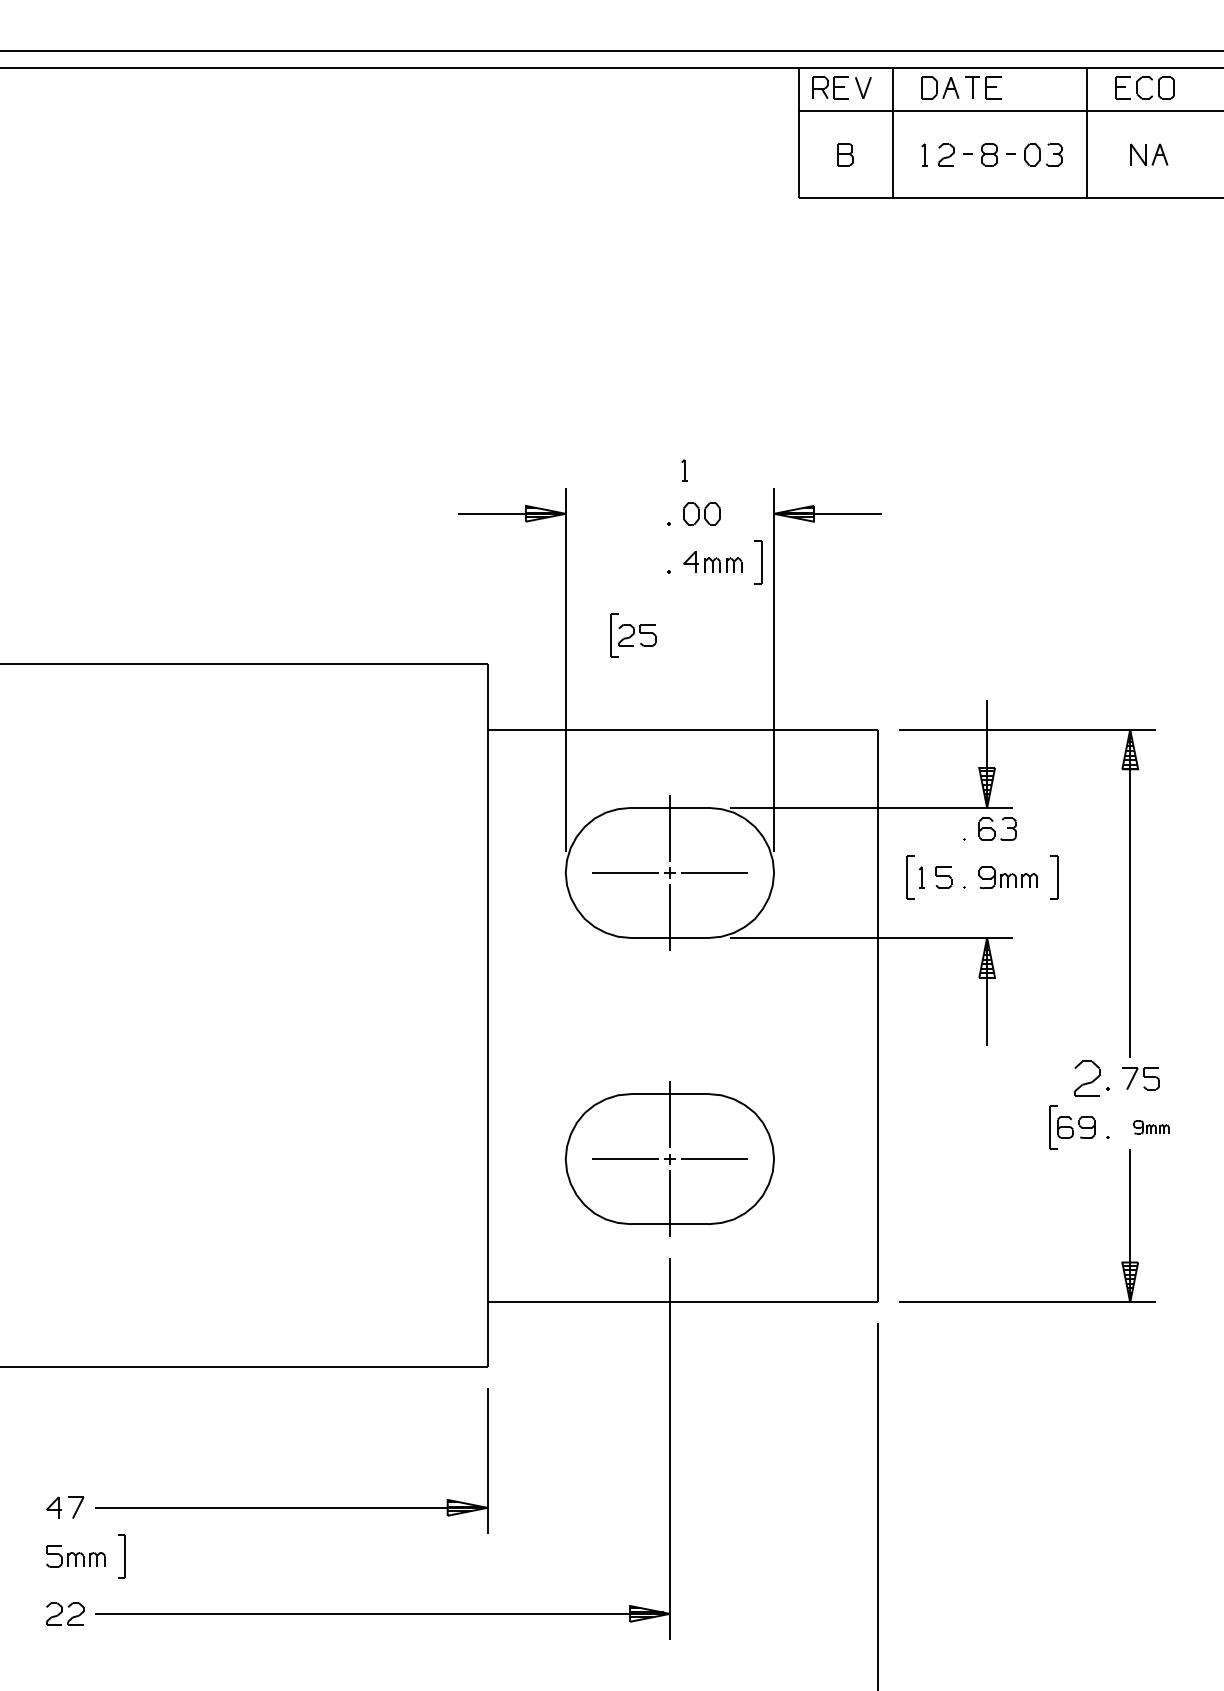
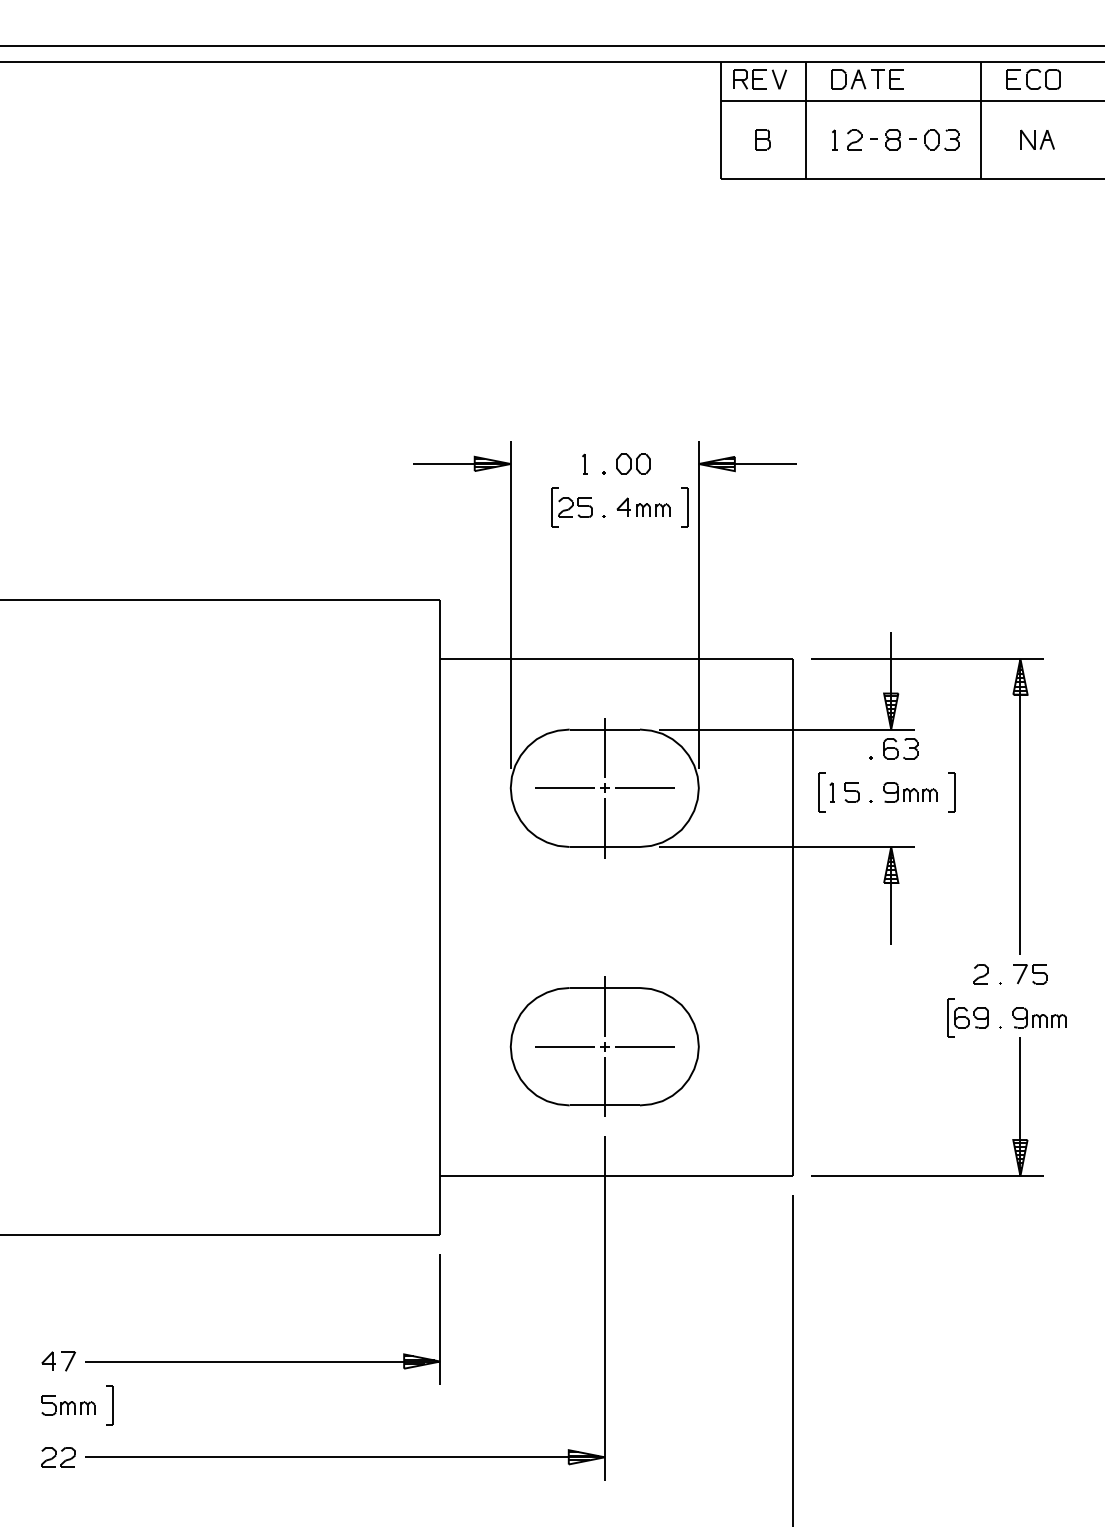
part: (683, 470) -> (584, 463), moved
part: (633, 635) -> (571, 507), moved
part: (1086, 1079) -> (980, 974), size x0.62
part: (1151, 1126) -> (1039, 1017), size x1.67

